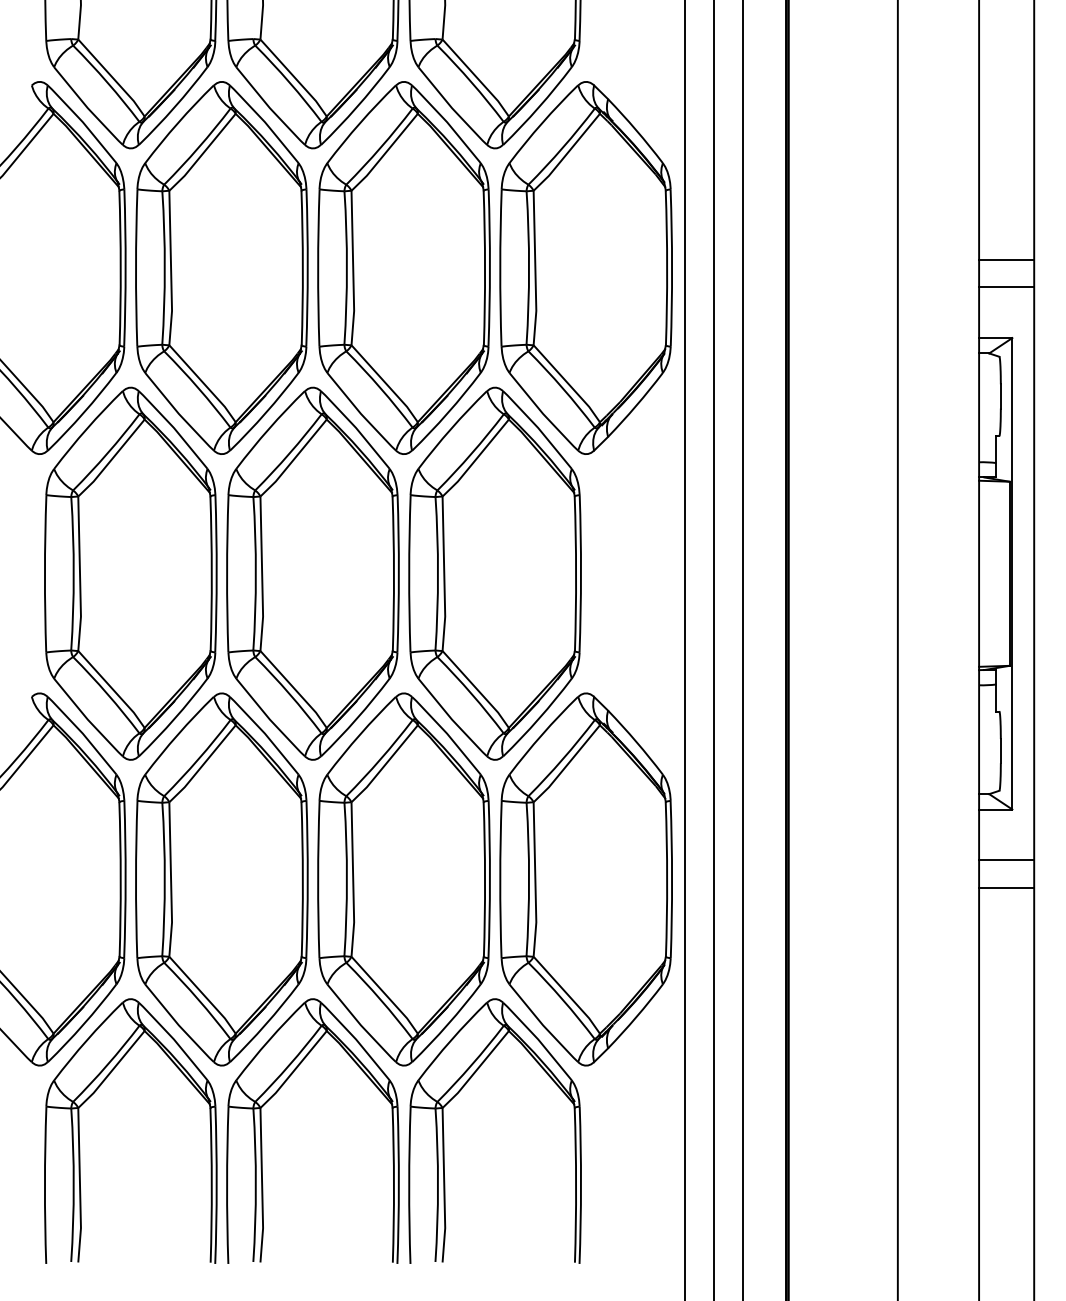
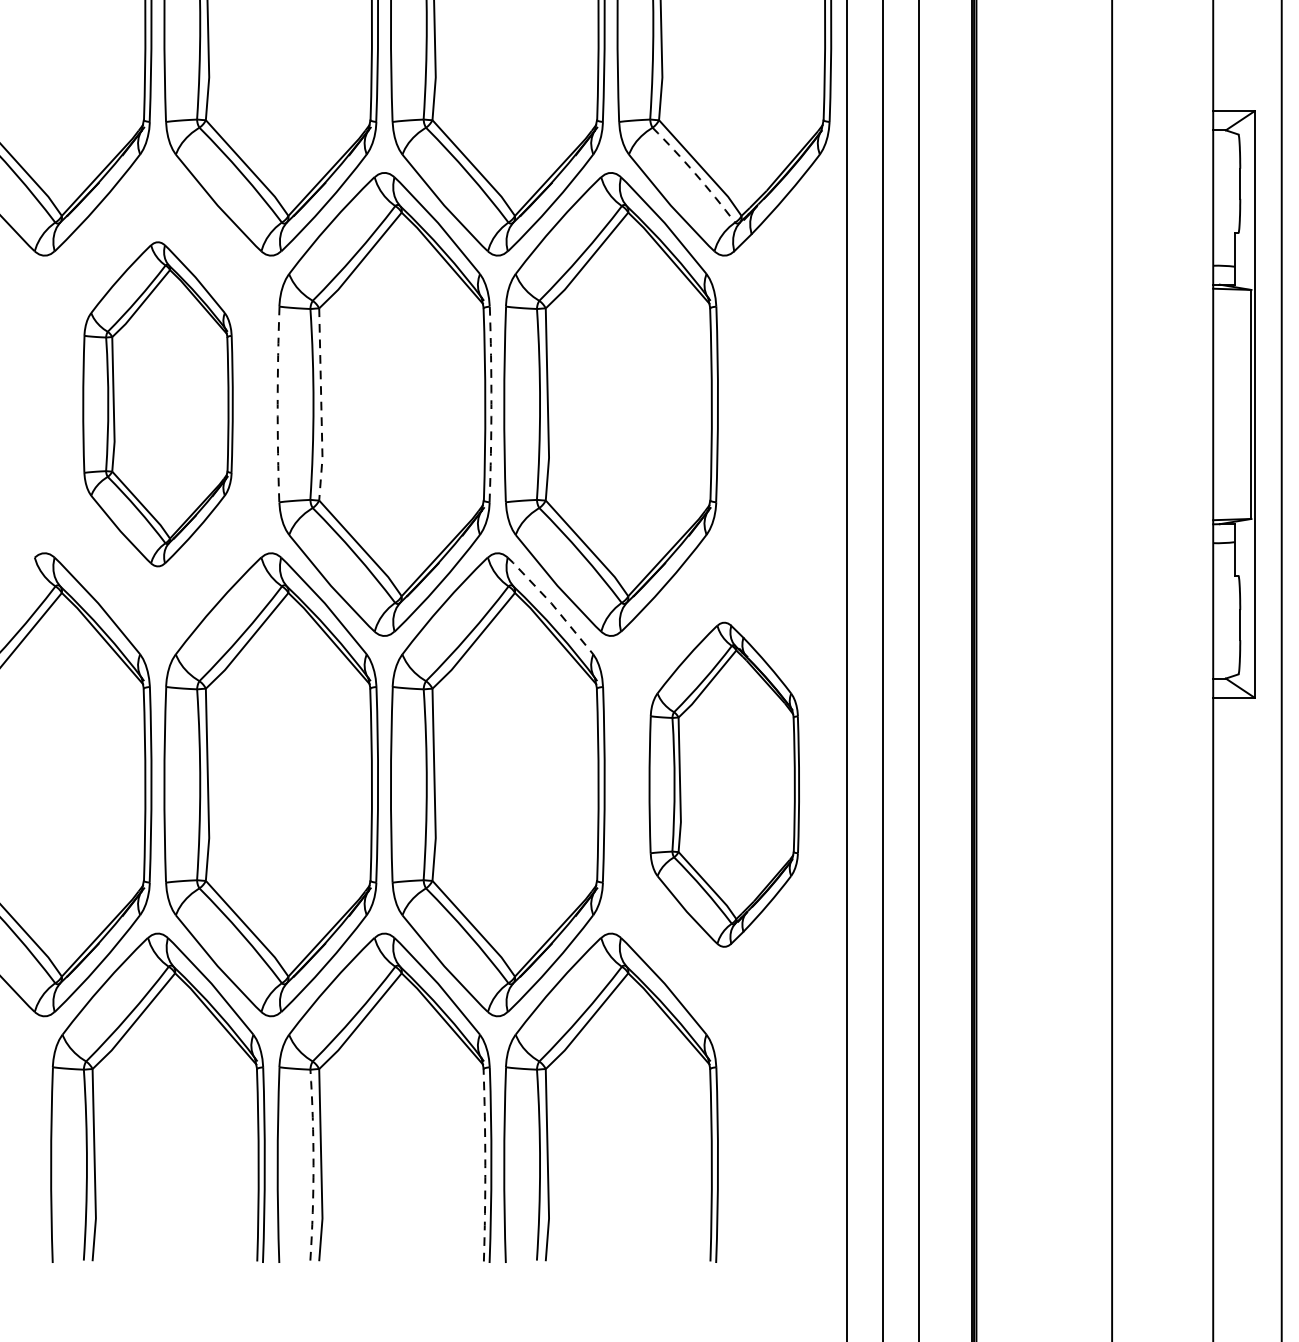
line: (1006, 259) -> (1247, 13), removed
line: (1006, 287) -> (1247, 48), removed
arc: (562, 388) -> (694, 173), solid -> dashed
part: (130, 573) -> (157, 404), size x0.7
arc: (227, 573) -> (278, 404), solid -> dashed
arc: (398, 573) -> (490, 404), solid -> dashed
line: (262, 574) -> (321, 405), solid -> dashed
line: (447, 733) -> (551, 603), solid -> dashed
line: (1006, 860) -> (1247, 761), removed
part: (585, 879) -> (723, 784), size x0.7
line: (1006, 887) -> (1247, 794), removed
arc: (255, 1185) -> (313, 1165), solid -> dashed
arc: (393, 1185) -> (484, 1165), solid -> dashed

